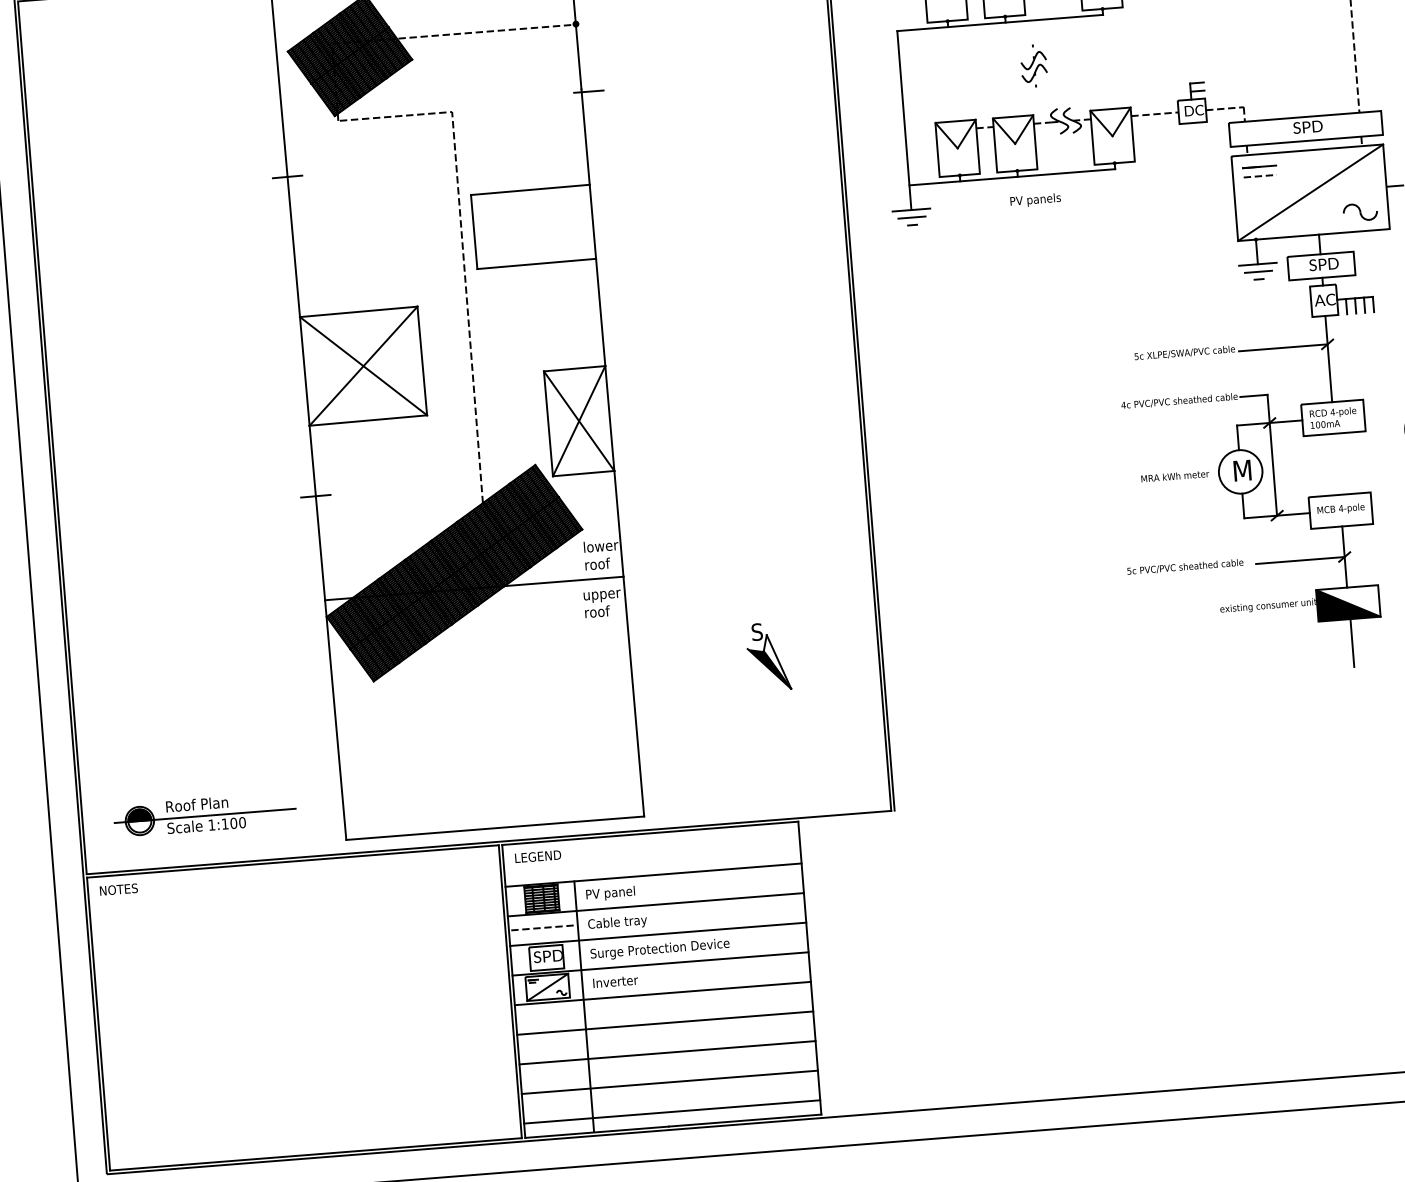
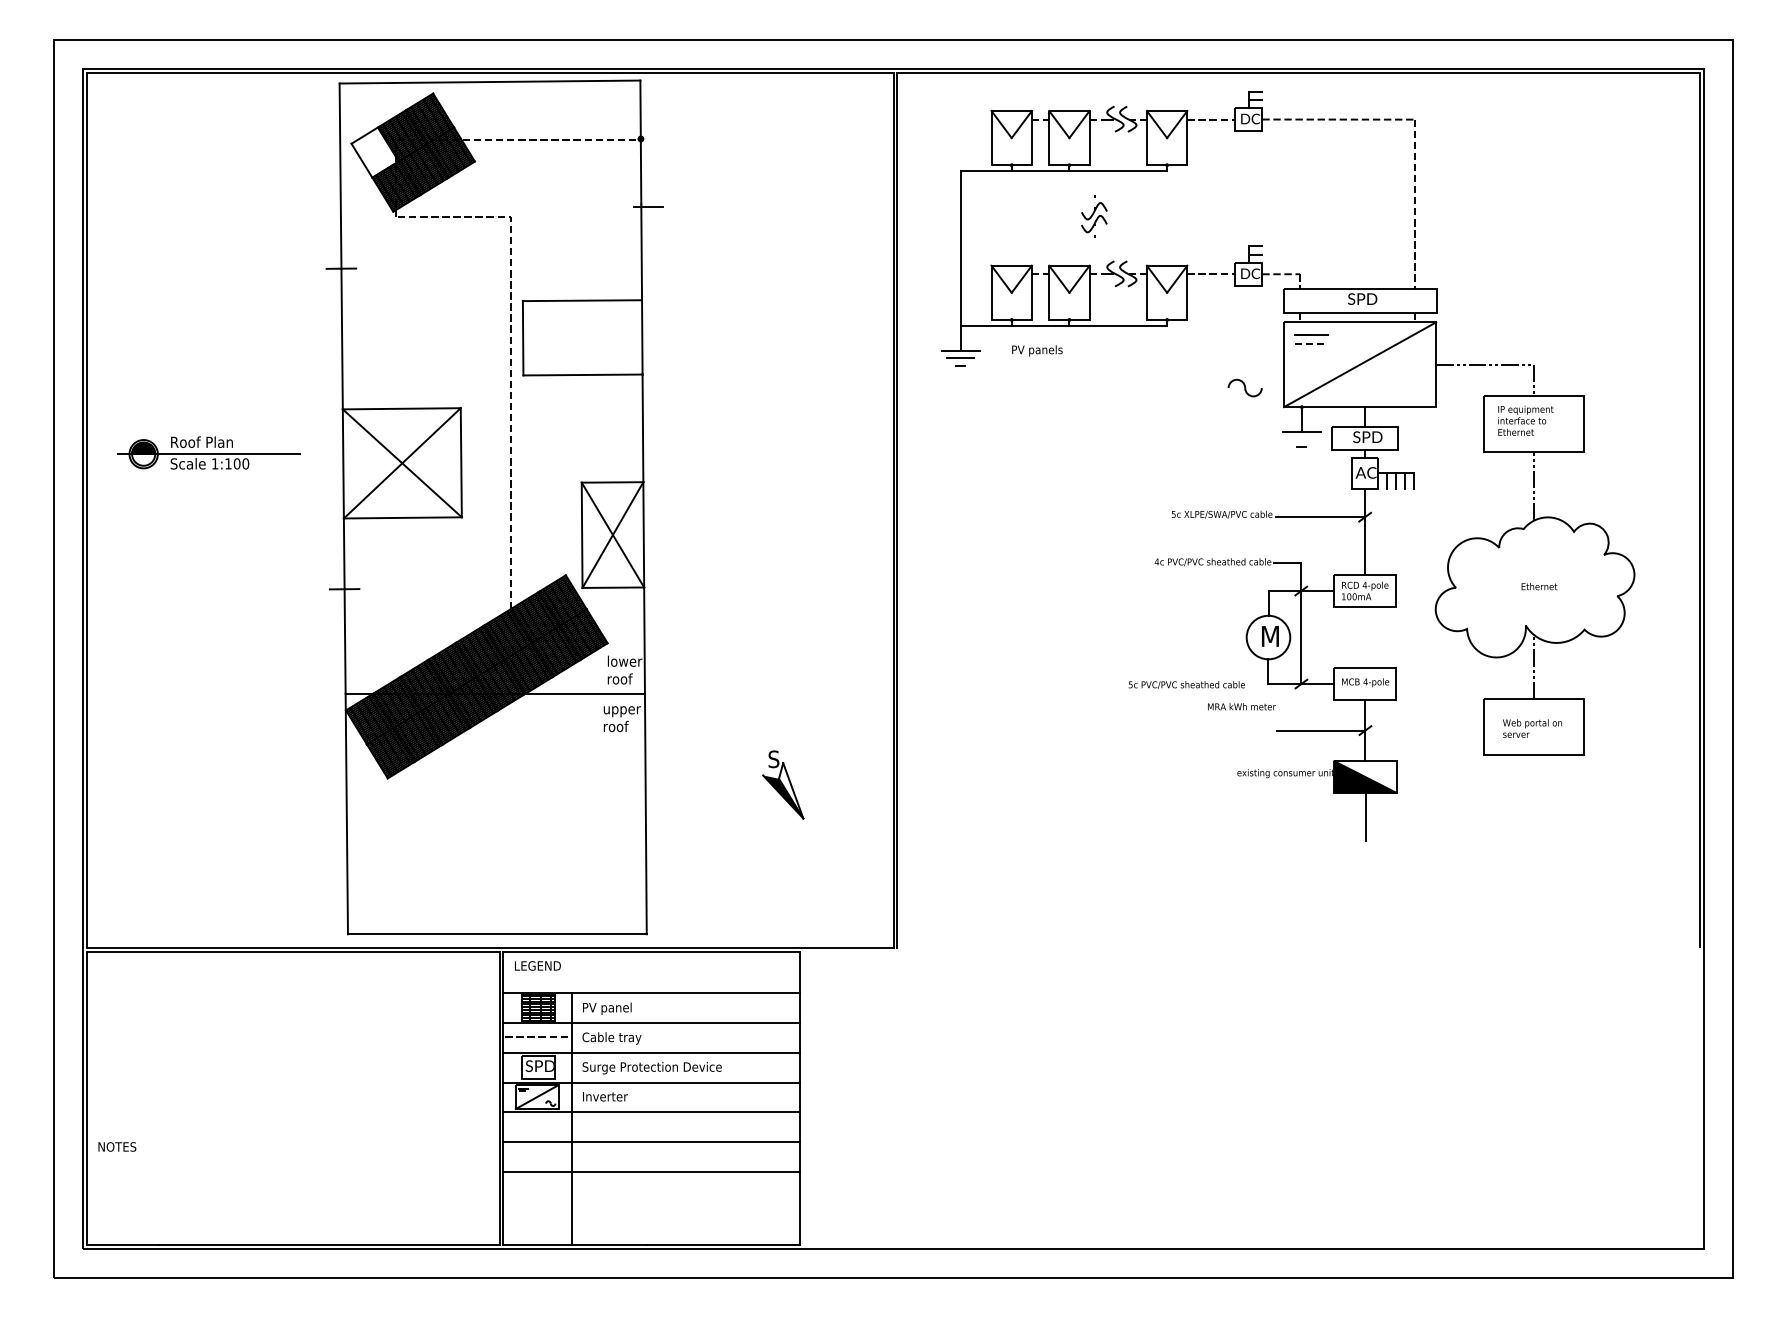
hatch: (311, 58) -> (374, 152), removed
text: (1035, 200) -> (1037, 350), moved
part: (1359, 211) -> (1244, 387), moved
line: (1258, 271) -> (1301, 439), removed
text: (1174, 476) -> (1241, 706), moved
text: (1184, 566) -> (1186, 684), moved
part: (204, 814) -> (208, 452), moved
text: (118, 889) -> (117, 1146), moved
line: (669, 1082) -> (651, 1201), removed
line: (672, 1111) -> (651, 1230), removed

